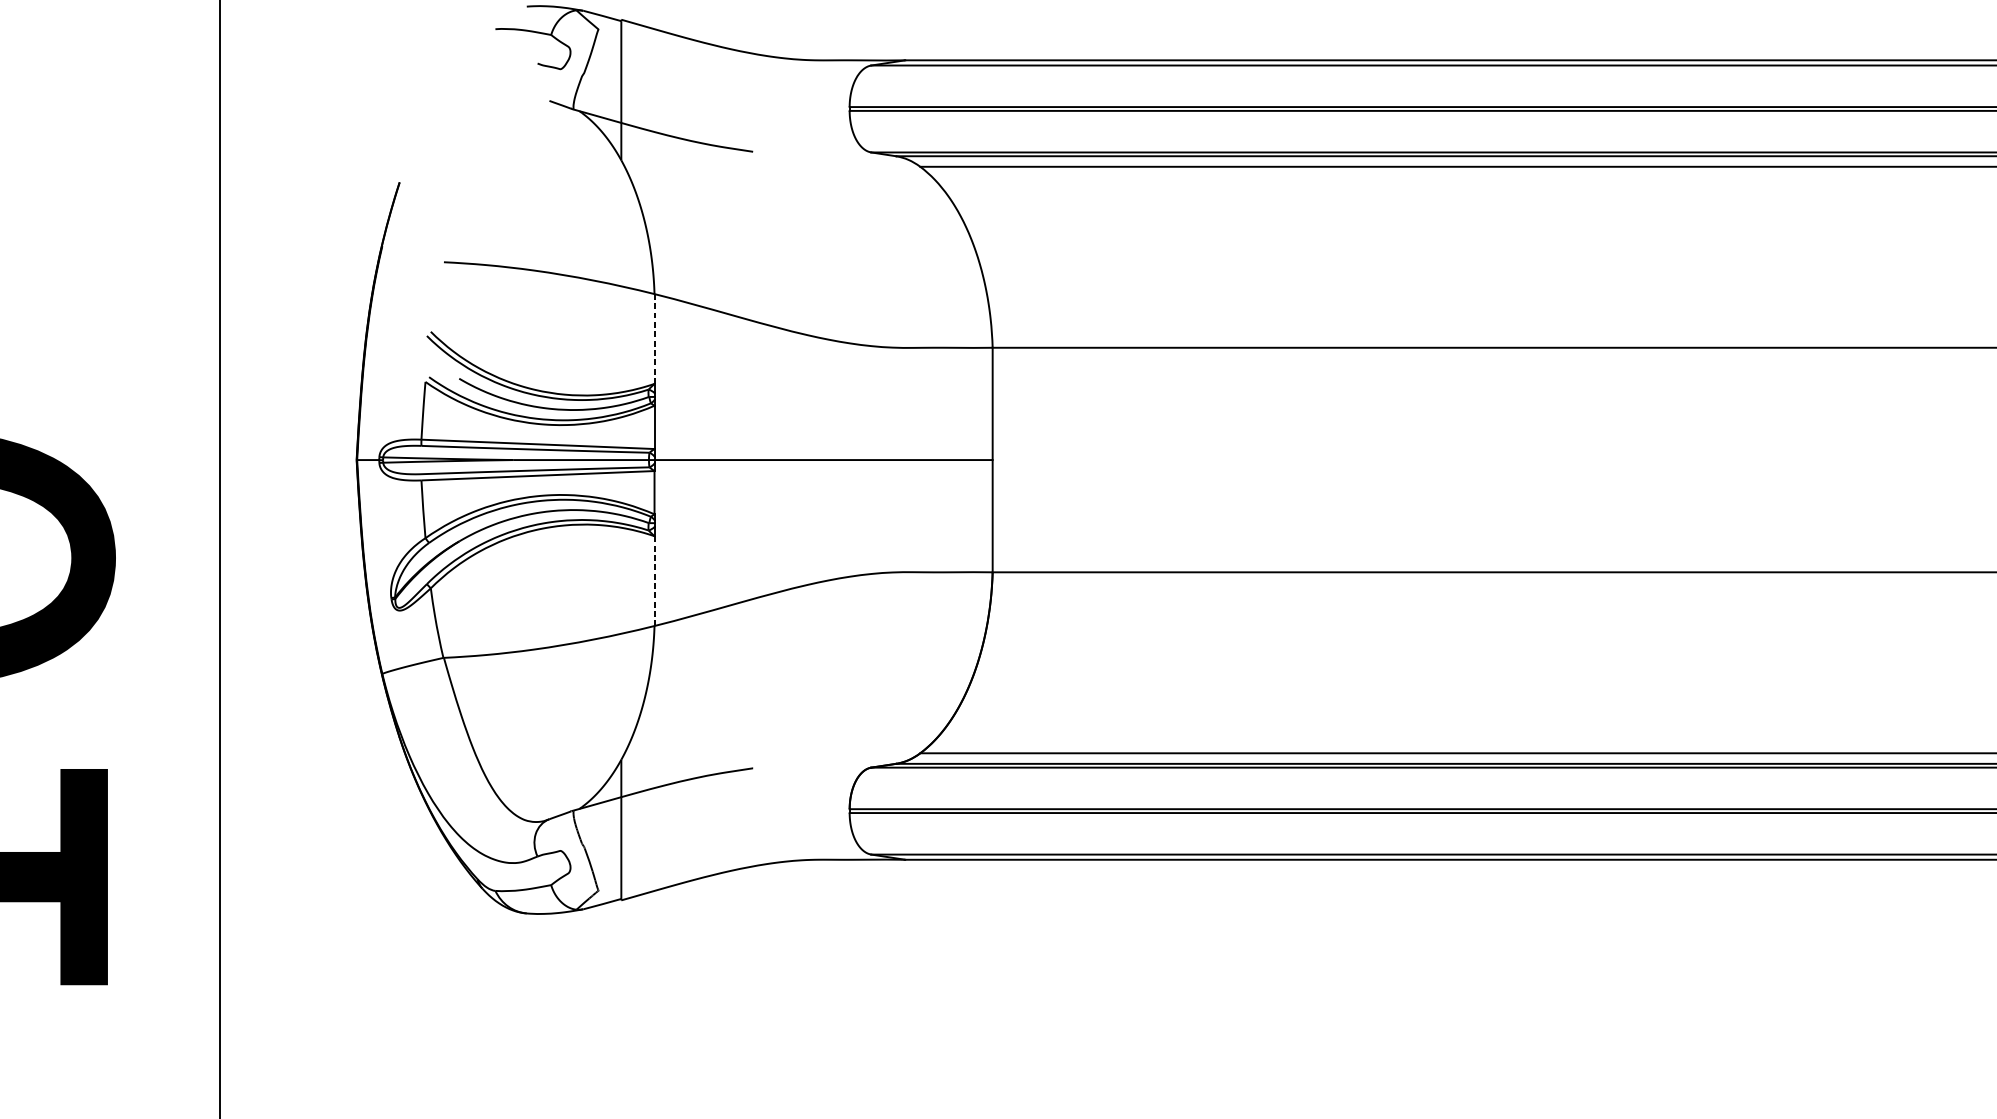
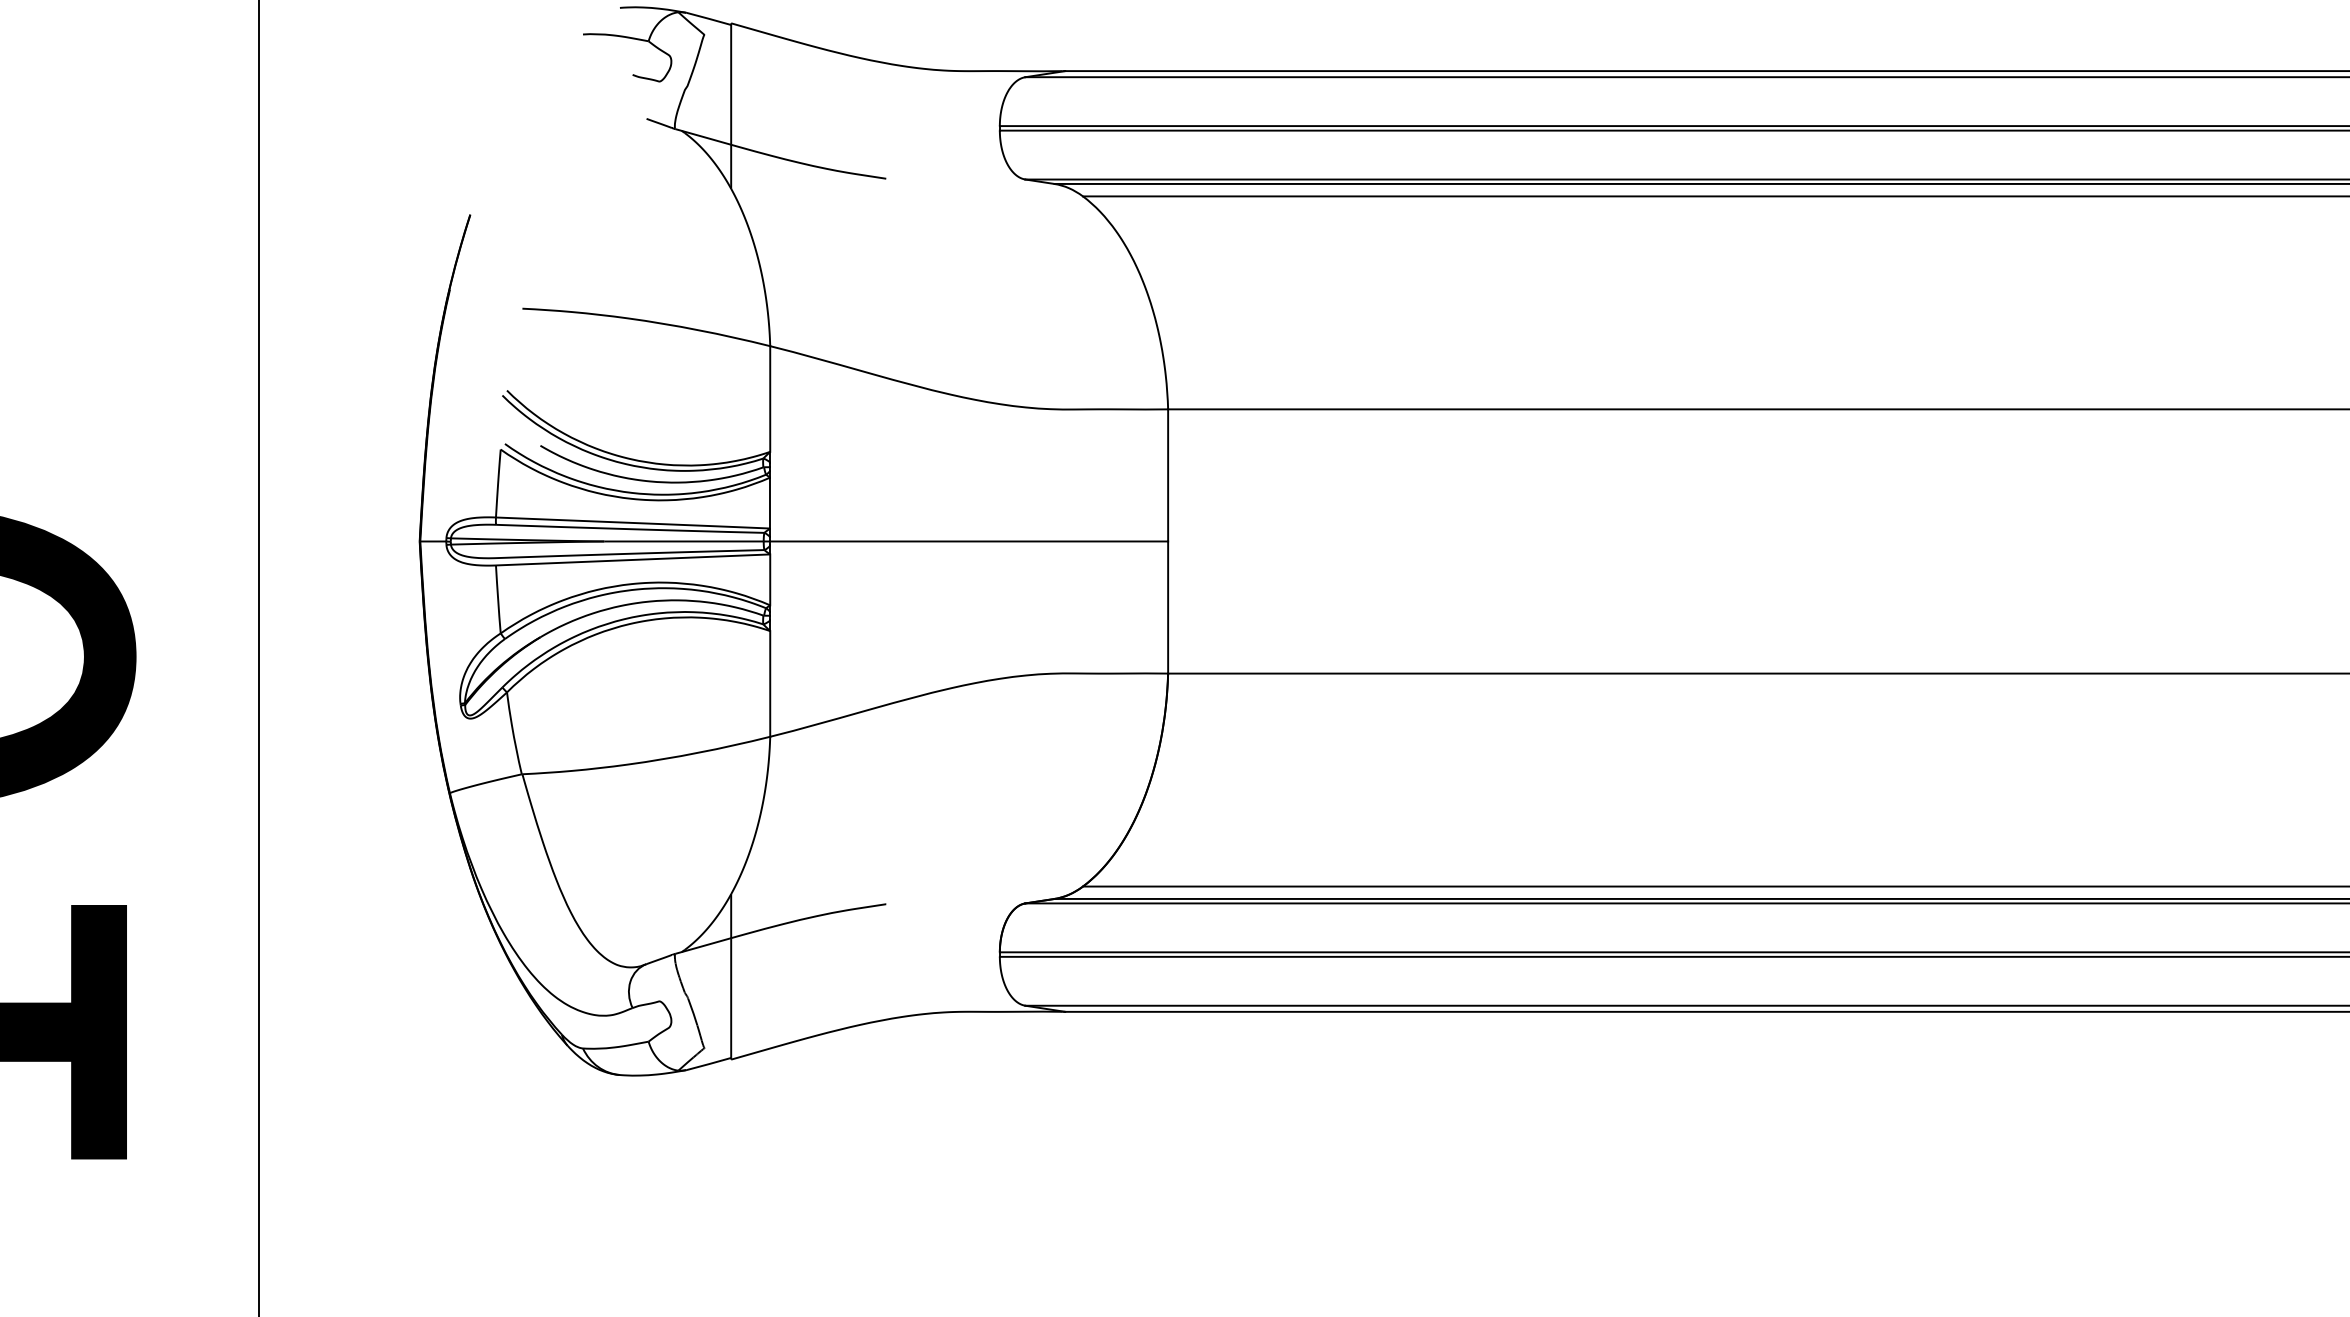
line: (654, 339) -> (770, 399), dashed -> solid
line: (654, 580) -> (770, 683), dashed -> solid

